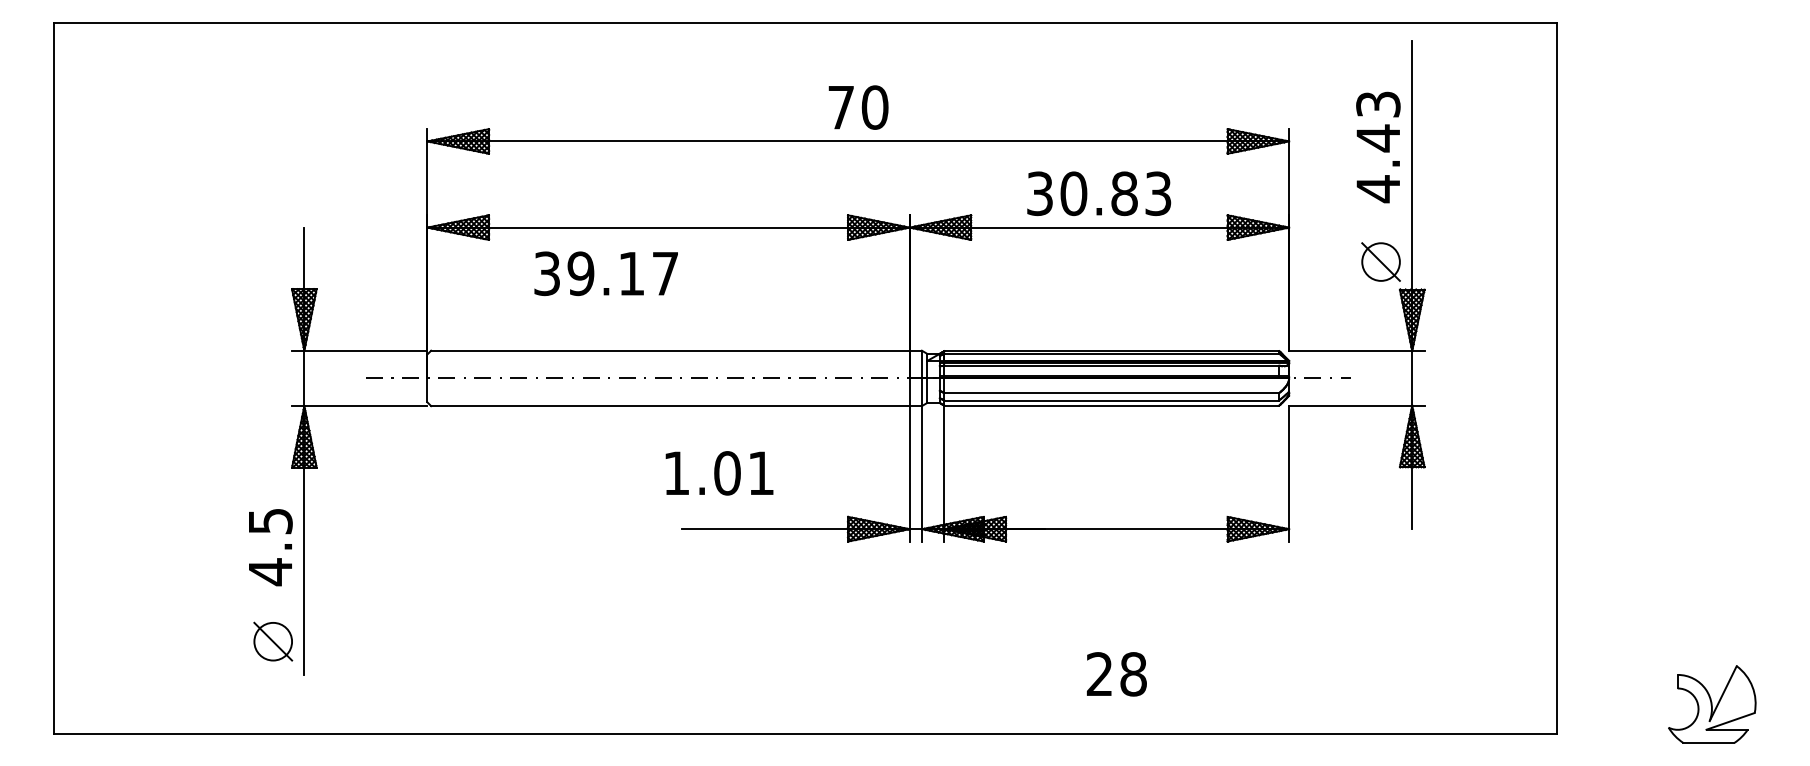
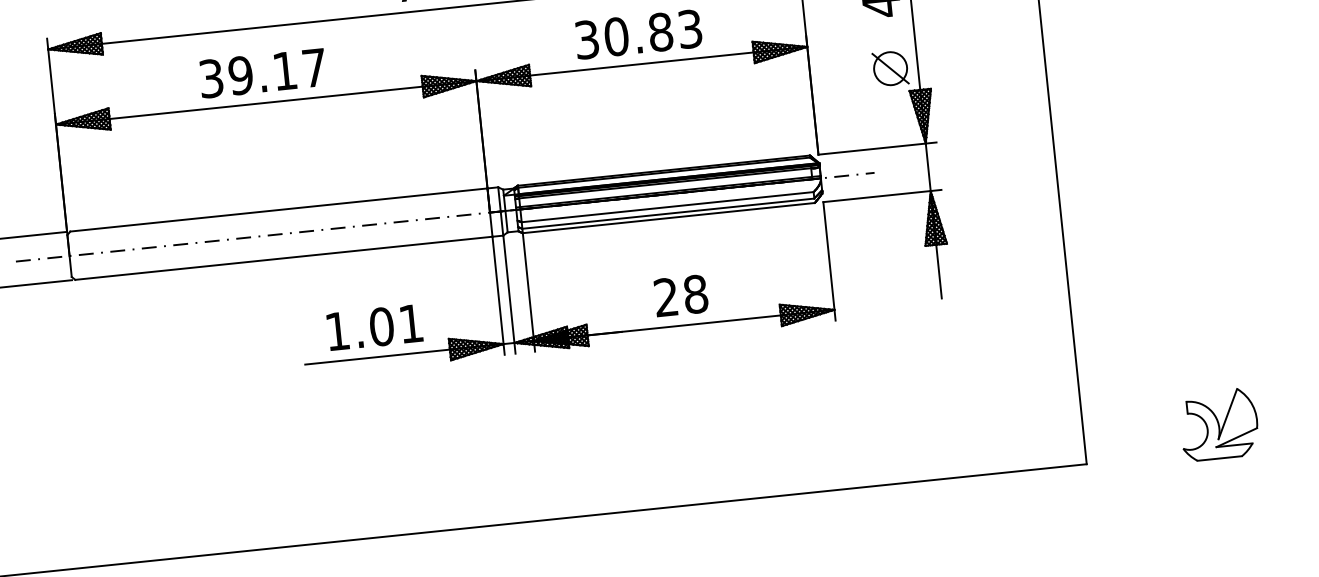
text: (605, 273) -> (262, 73), moved
text: (719, 473) -> (374, 327), moved
text: (1116, 674) -> (680, 296), moved

